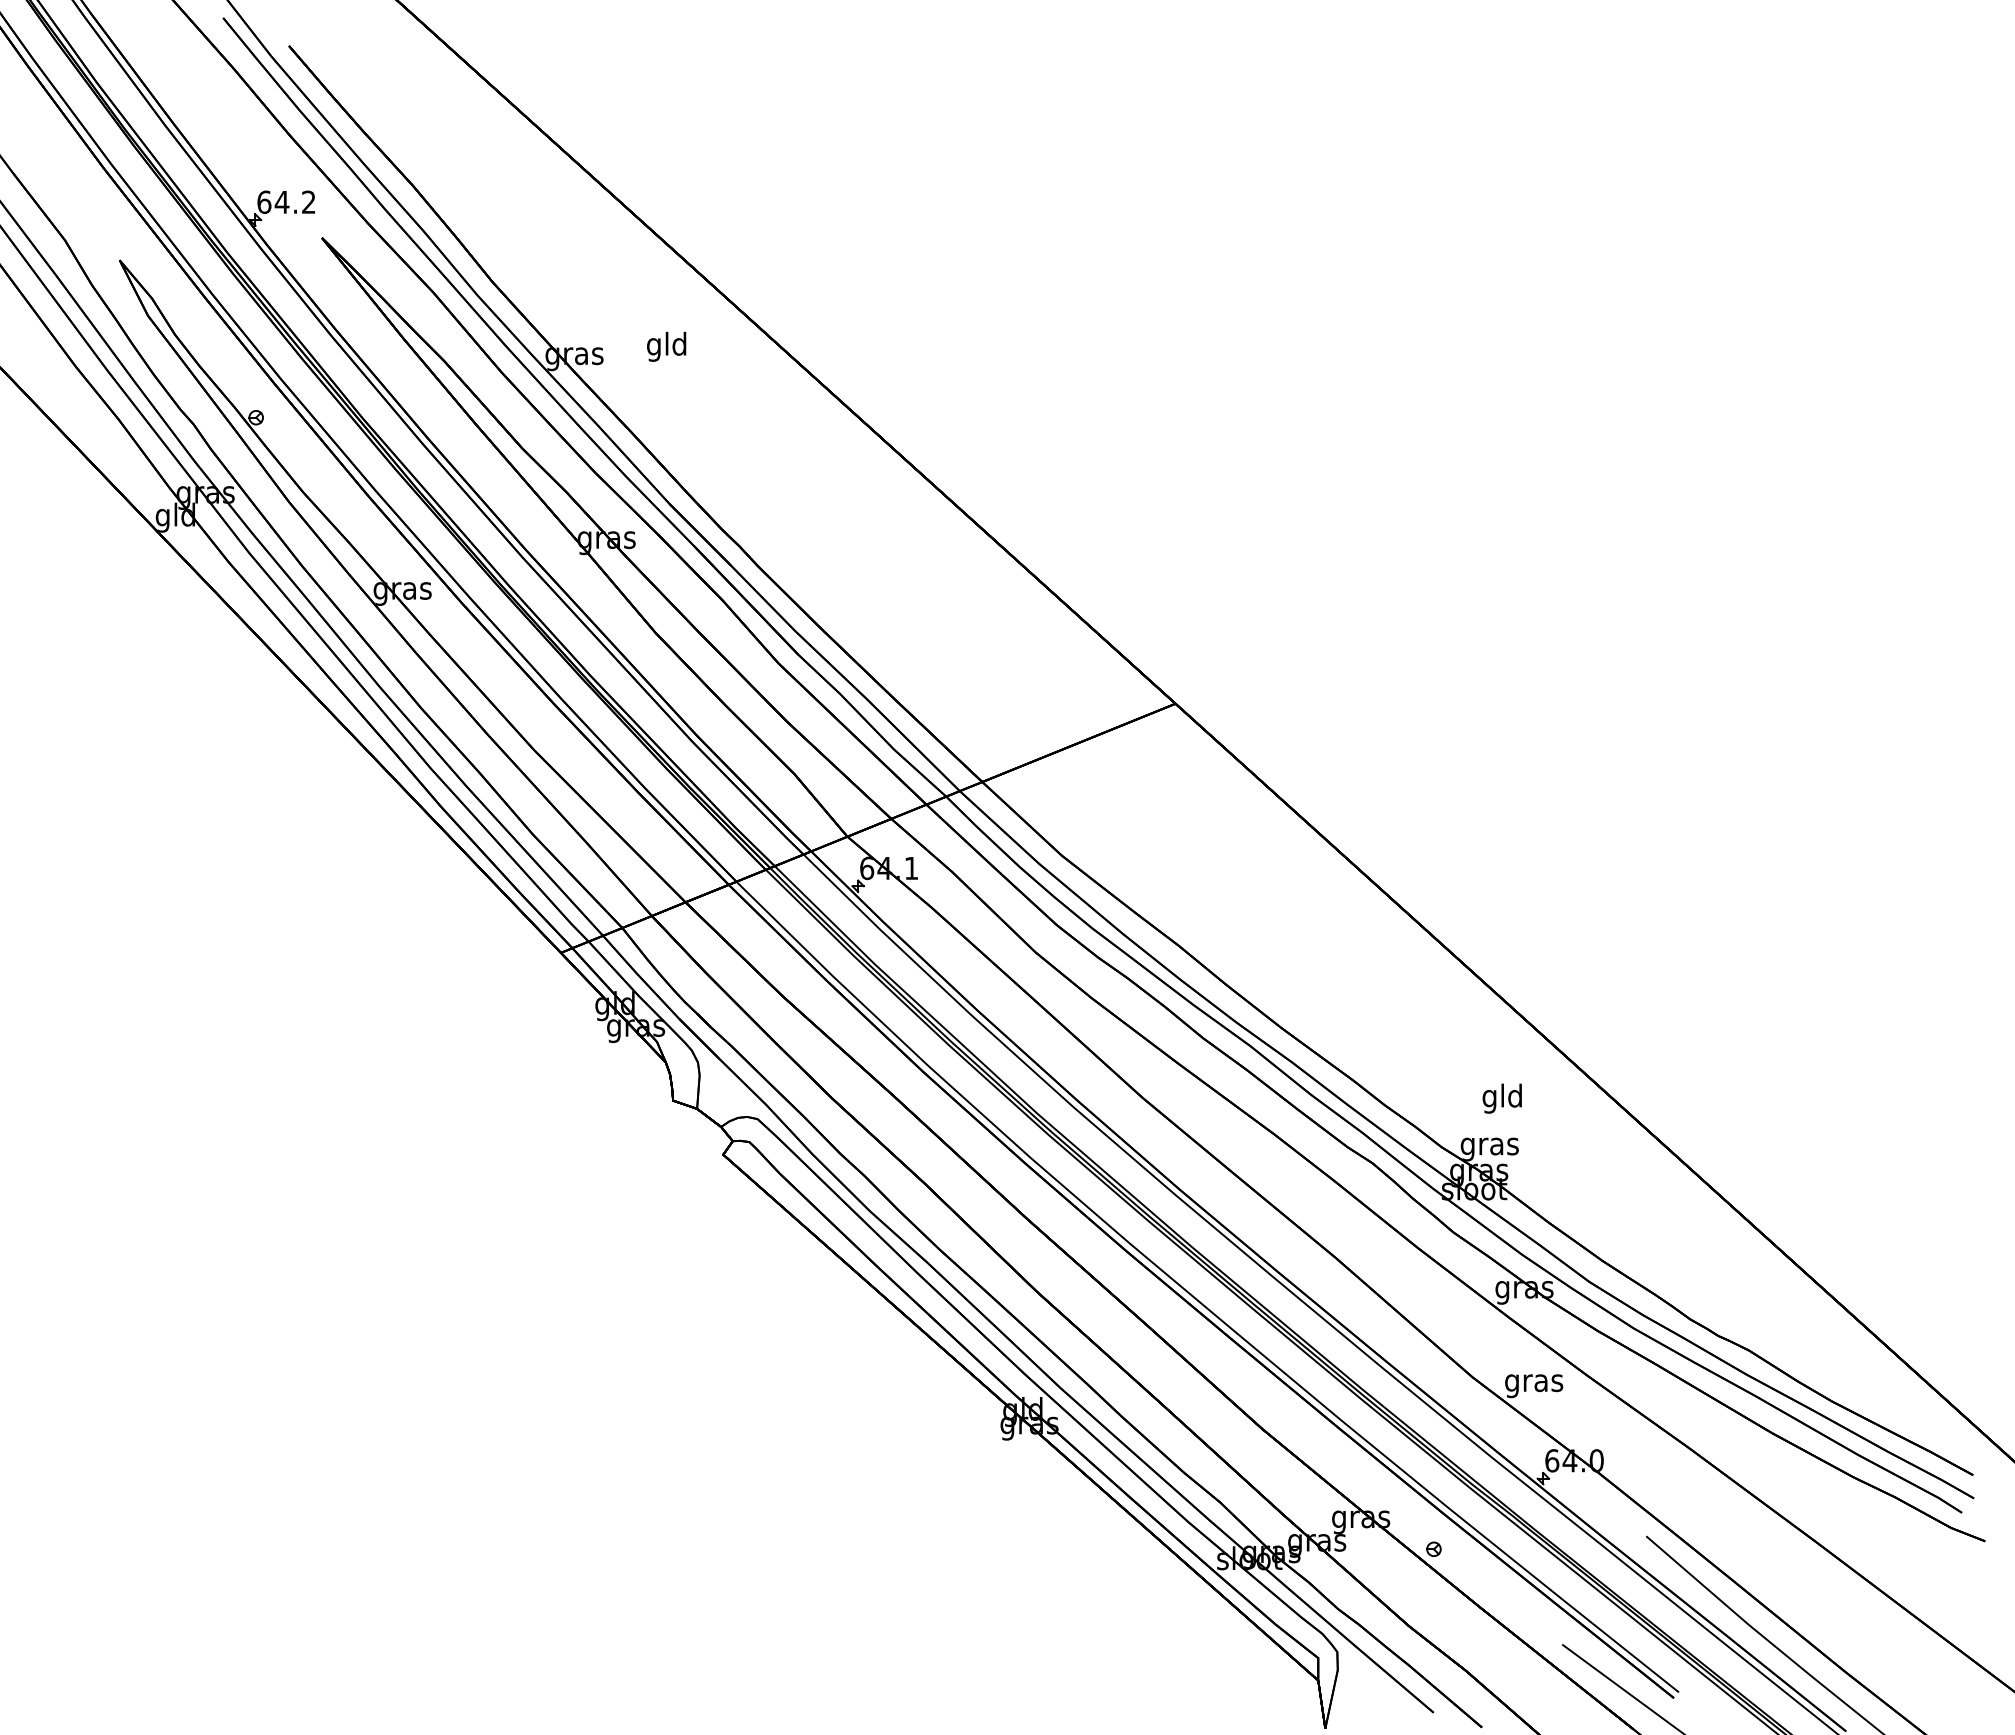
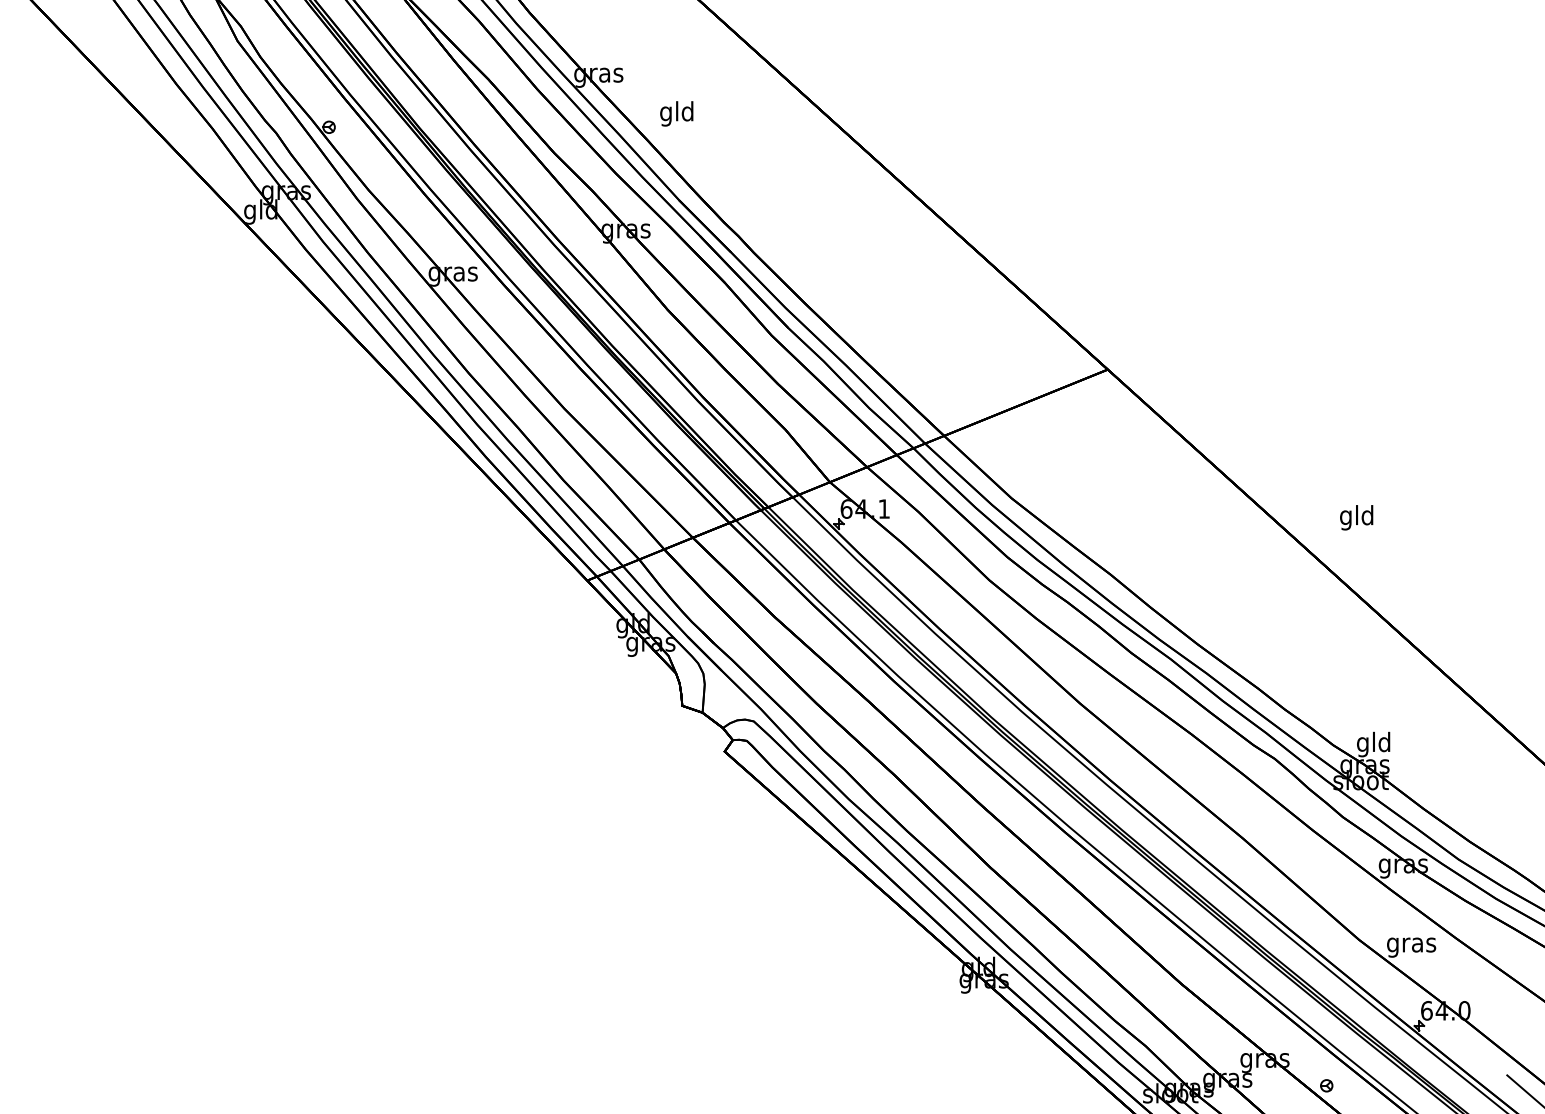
text: (666, 346) -> (676, 113), moved
text: (1501, 1098) -> (1355, 517), moved
text: (1489, 1146) -> (1373, 744), gras -> gld

